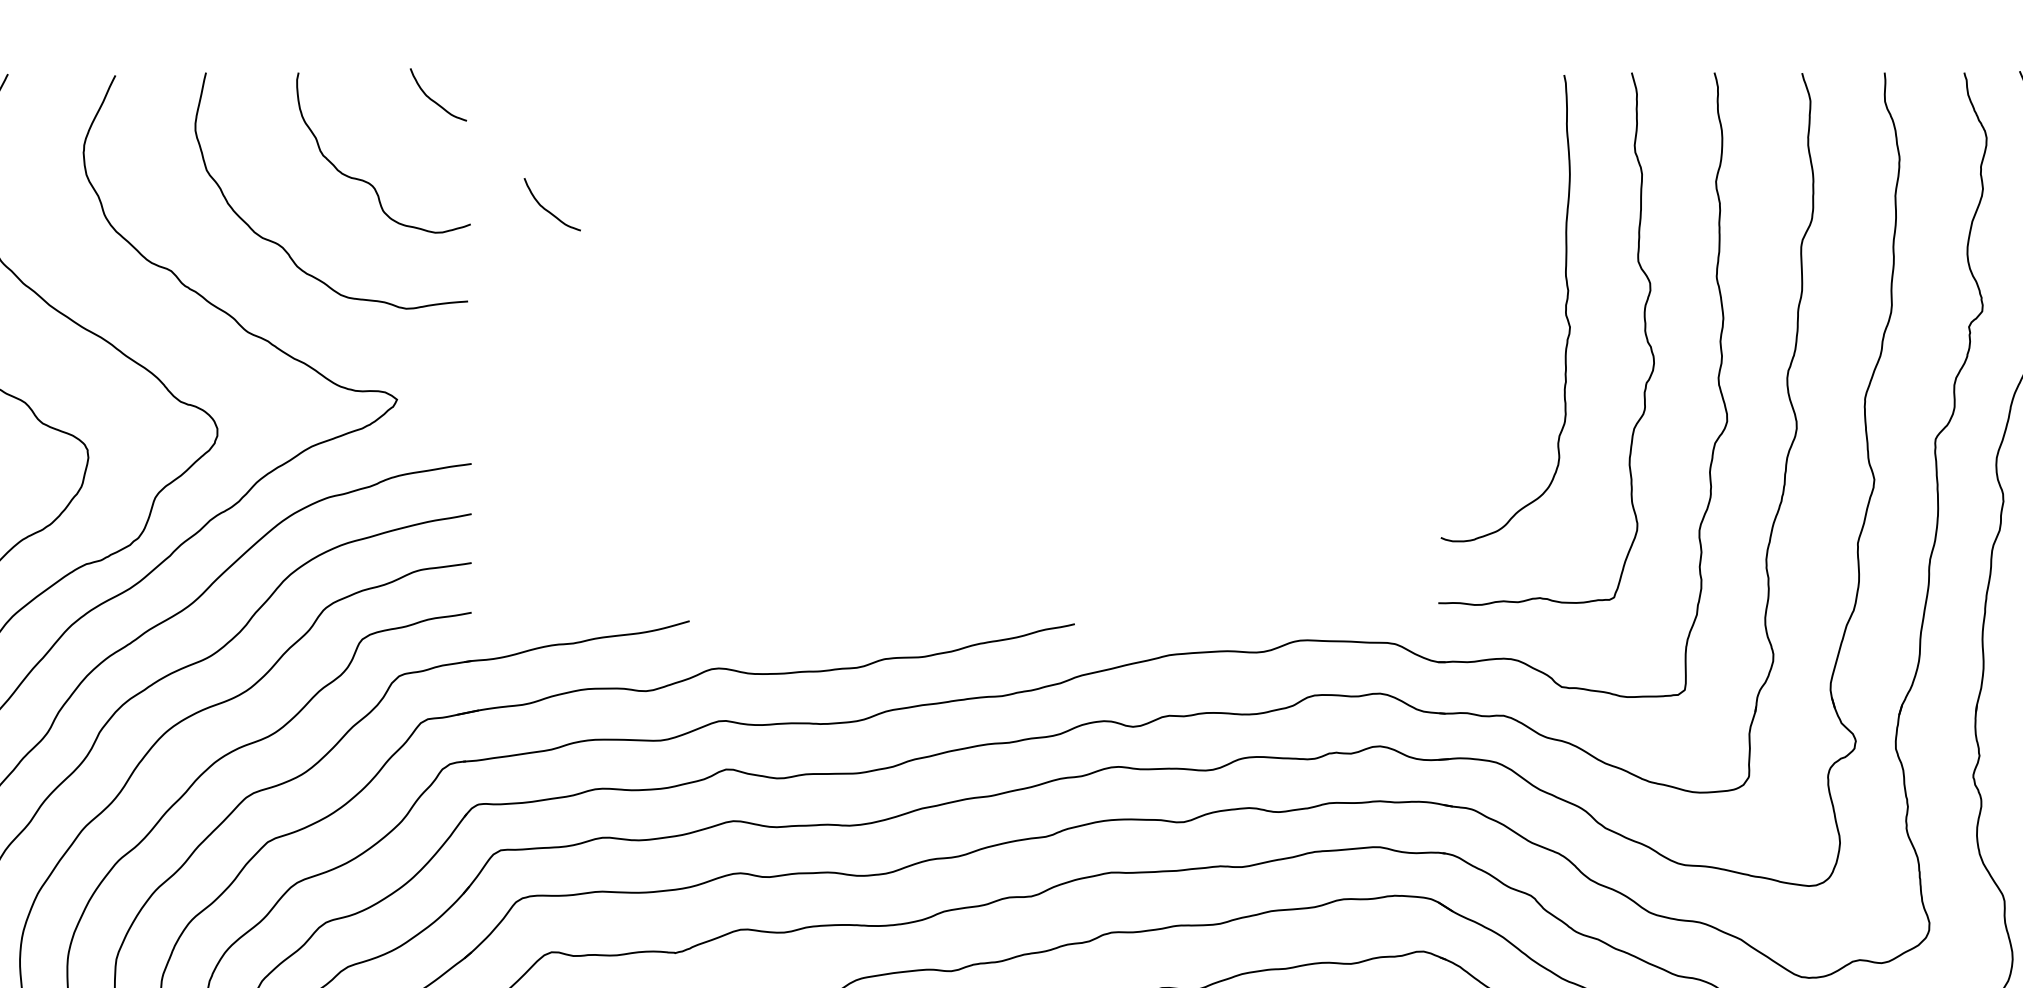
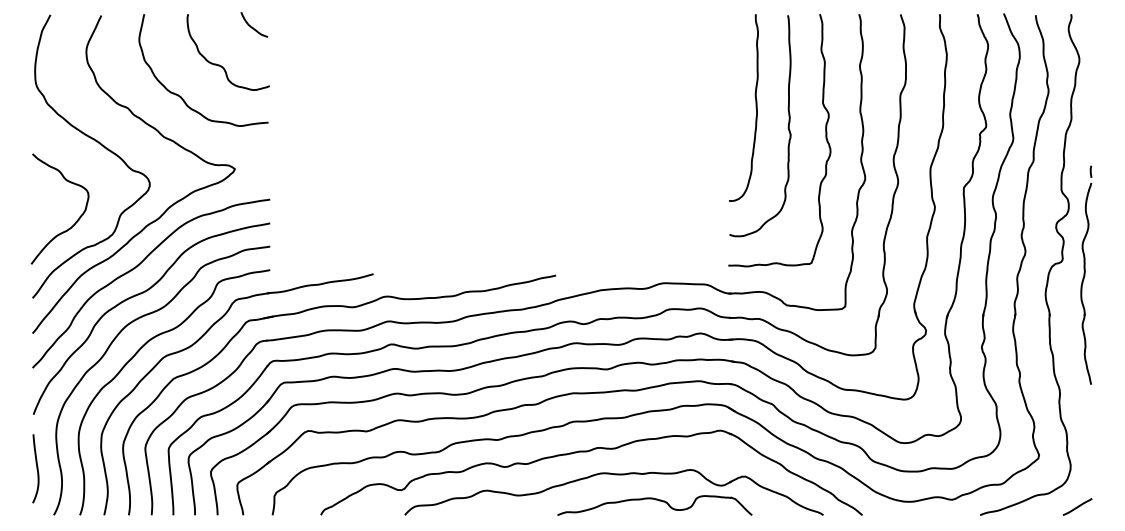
curve: (548, 208) -> (306, 78), removed
curve: (1495, 269) -> (755, 107), added

